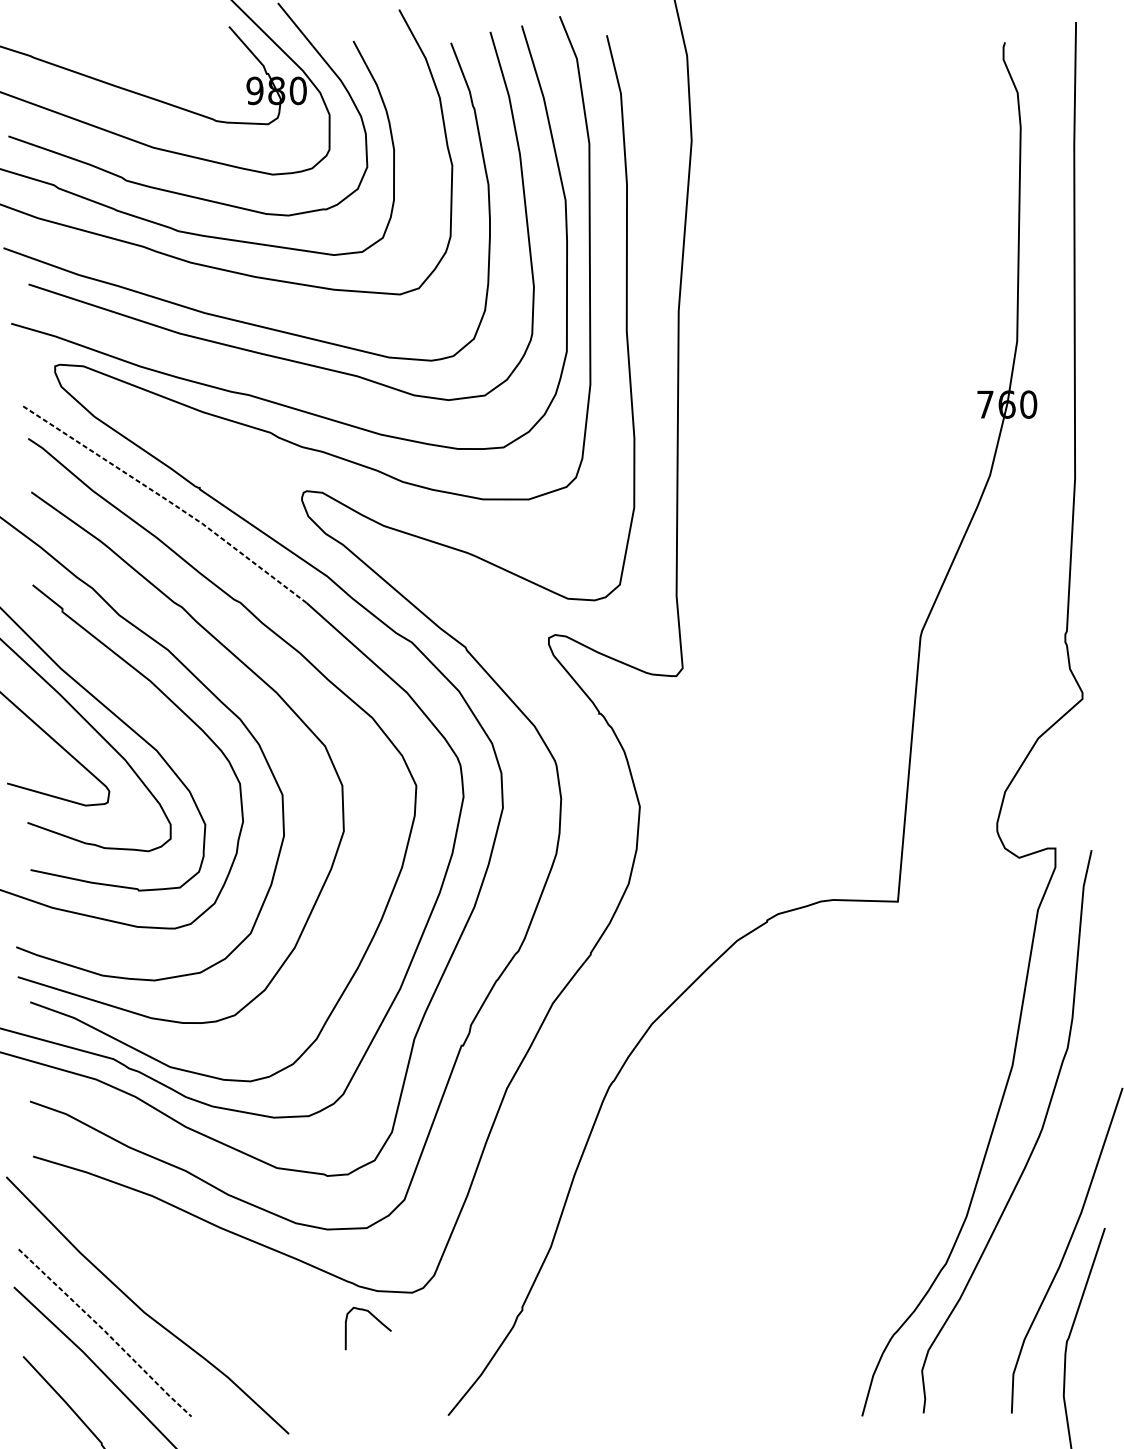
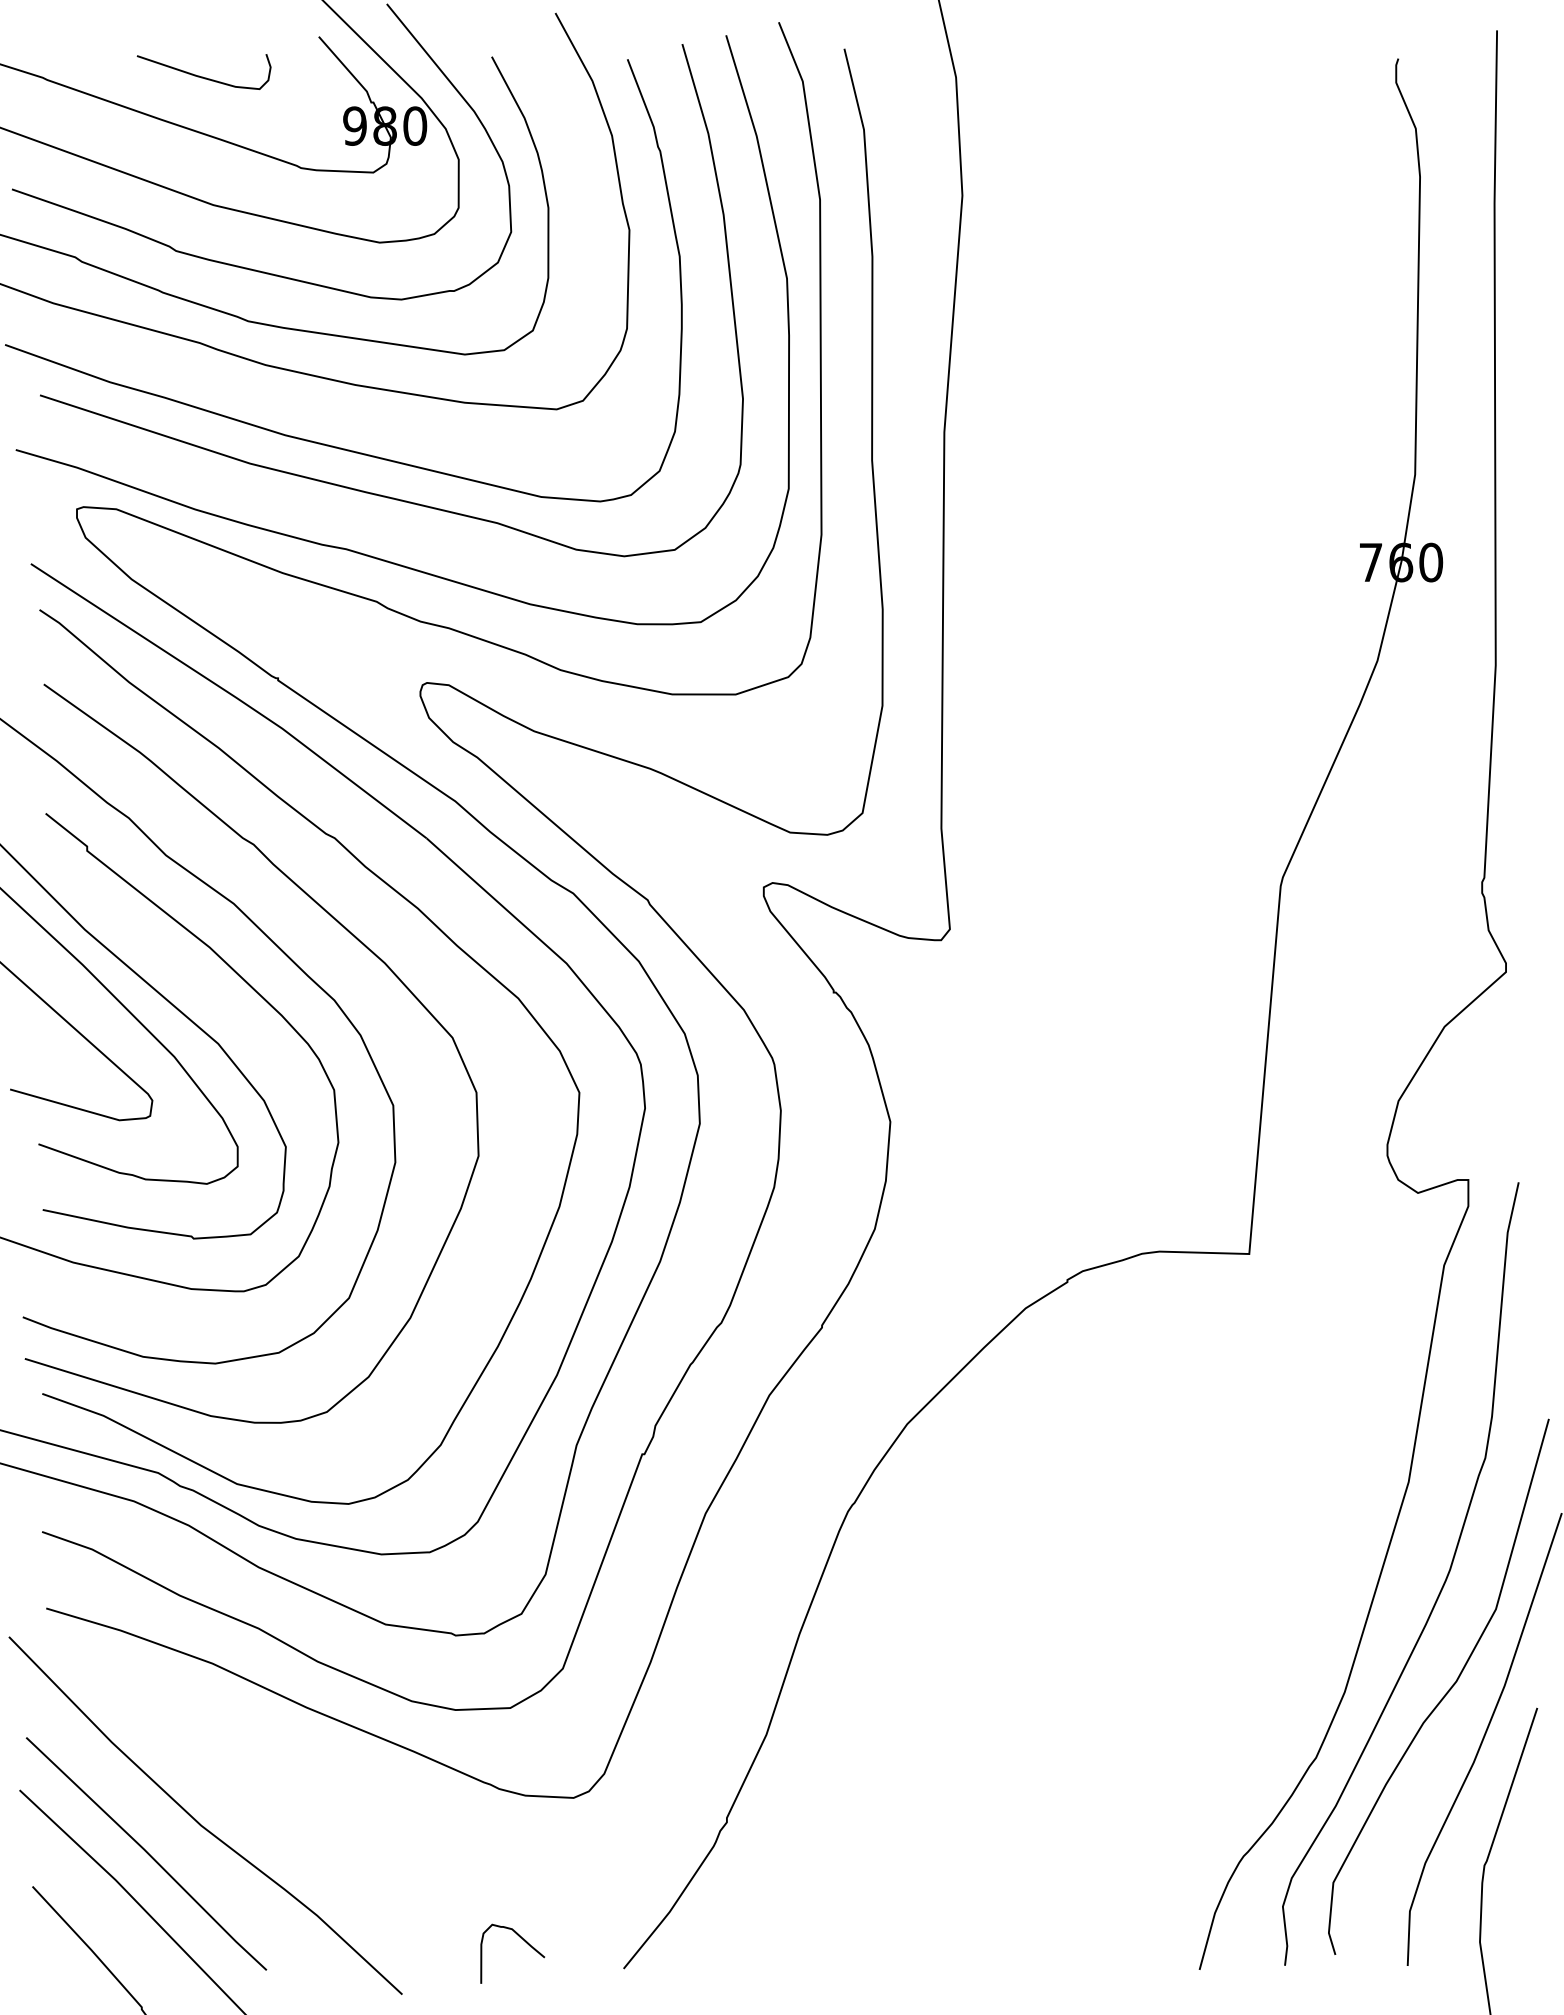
curve: (146, 55) -> (203, 76), added
line: (167, 500) -> (233, 696), dashed -> solid
curve: (1038, 1217) -> (1445, 1693), added
curve: (376, 1319) -> (524, 1941), moved
line: (105, 1332) -> (147, 1853), dashed -> solid

